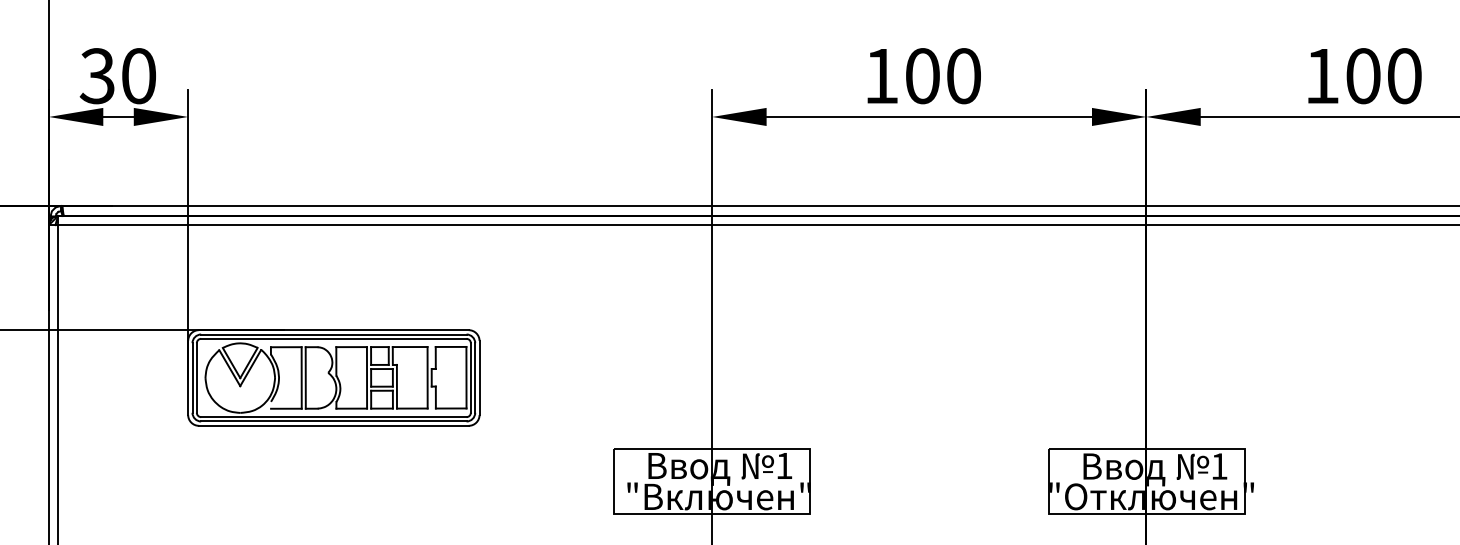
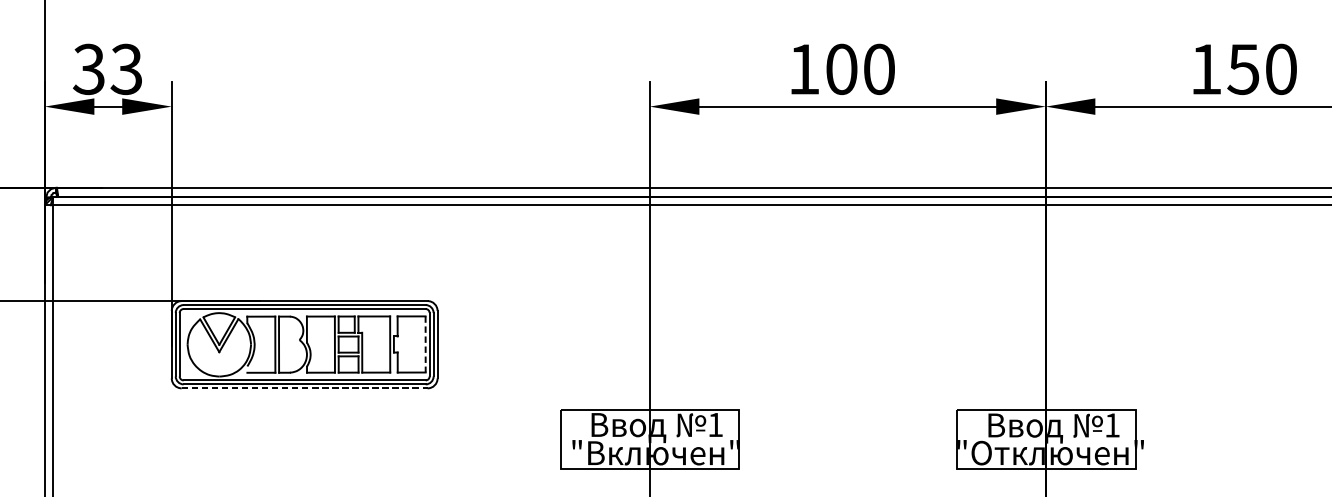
text: (138, 76) -> (126, 69), 30 -> 33
text: (1362, 76) -> (1242, 69), 100 -> 150
line: (466, 377) -> (425, 344), solid -> dashed
line: (333, 425) -> (304, 388), solid -> dashed

